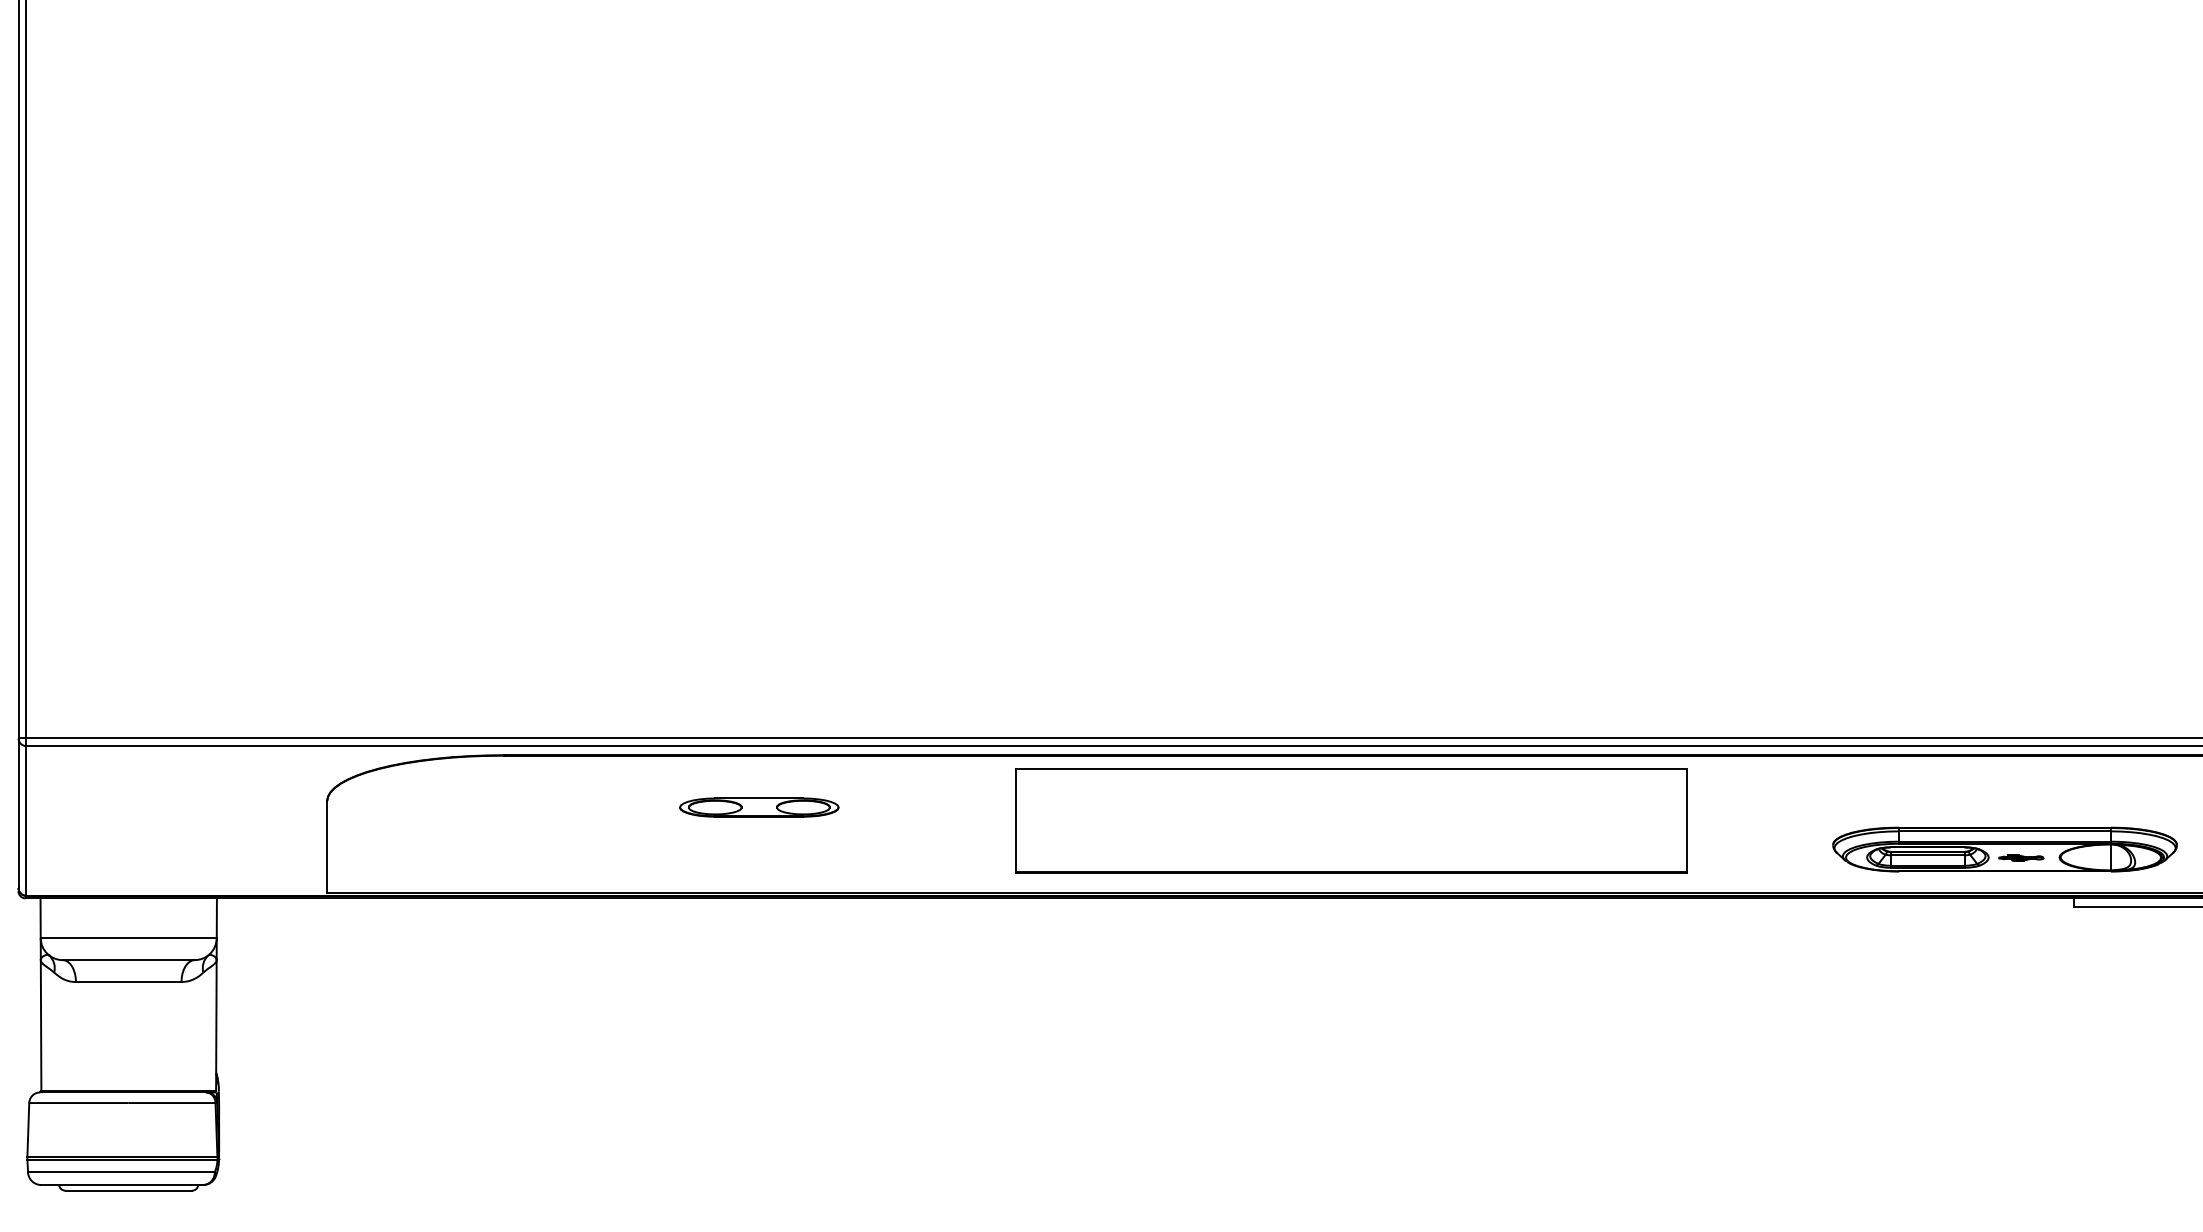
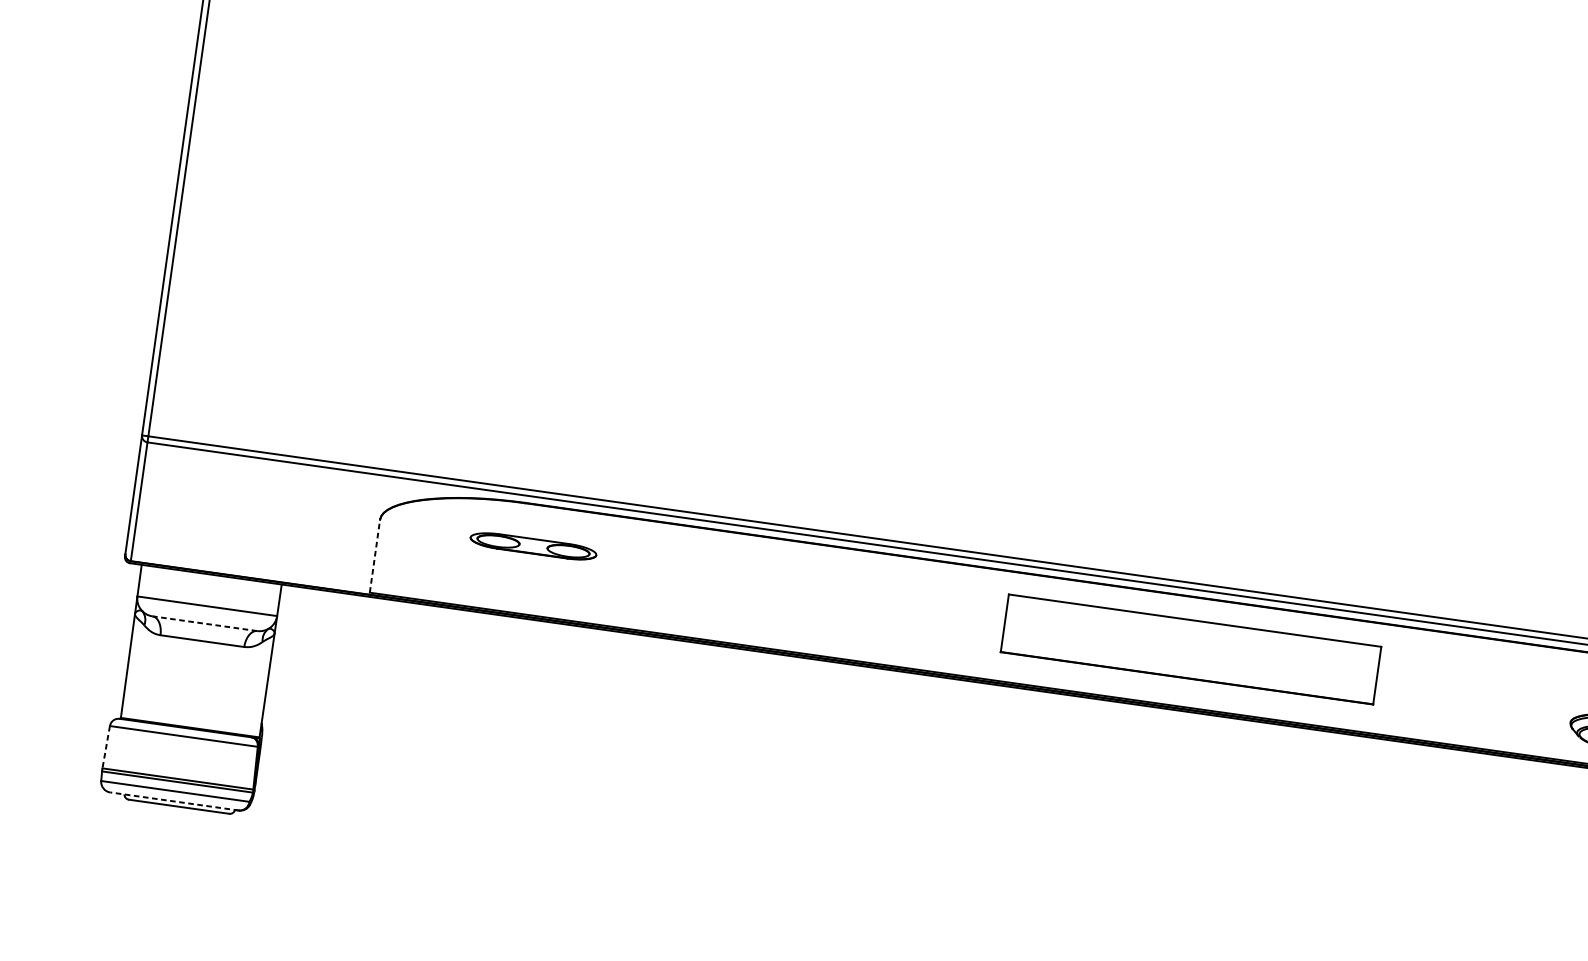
part: (759, 807) -> (533, 546), moved
part: (1351, 820) -> (1191, 649), size x0.7
line: (327, 847) -> (375, 556), solid -> dashed
line: (128, 960) -> (204, 623), solid -> dashed
line: (28, 1129) -> (106, 746), solid -> dashed
line: (121, 1185) -> (173, 801), solid -> dashed

